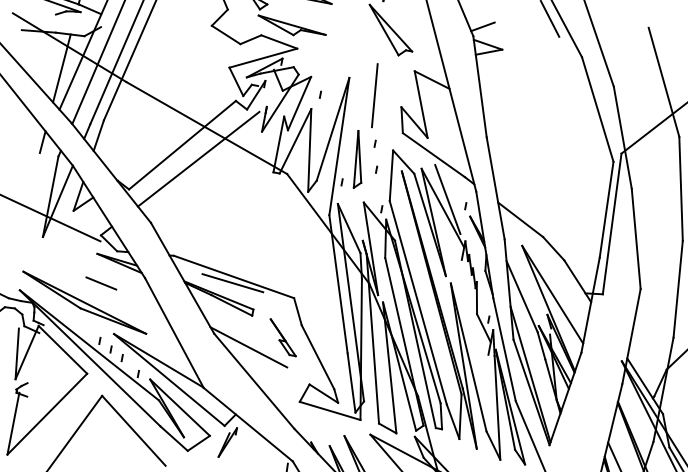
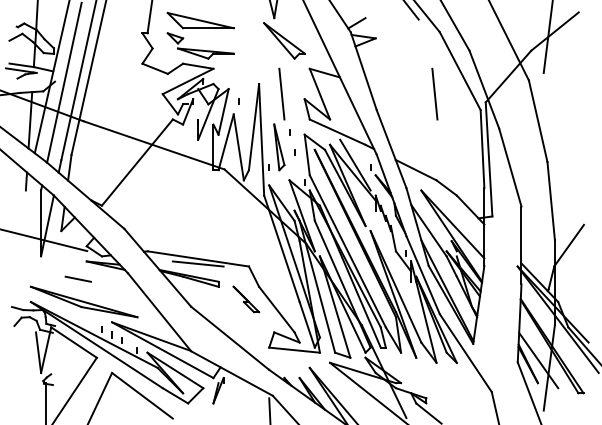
line: (561, 130) -> (434, 93), added
line: (199, 158) -> (152, 170), removed
line: (100, 282) -> (77, 278), moved
line: (248, 347) -> (220, 312), removed

